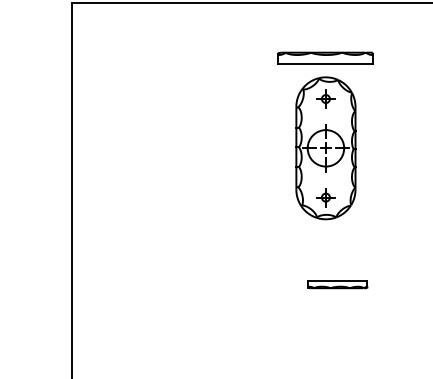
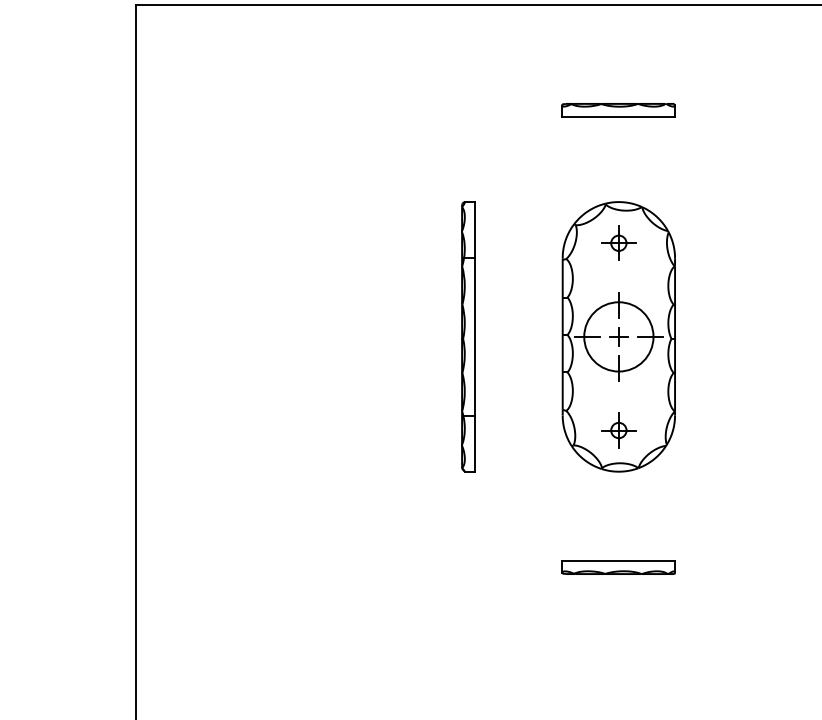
part: (325, 57) -> (618, 109), size x0.62
part: (325, 148) -> (618, 337), moved
part: (246, 176) -> (467, 335), added
part: (337, 284) -> (618, 567), moved

